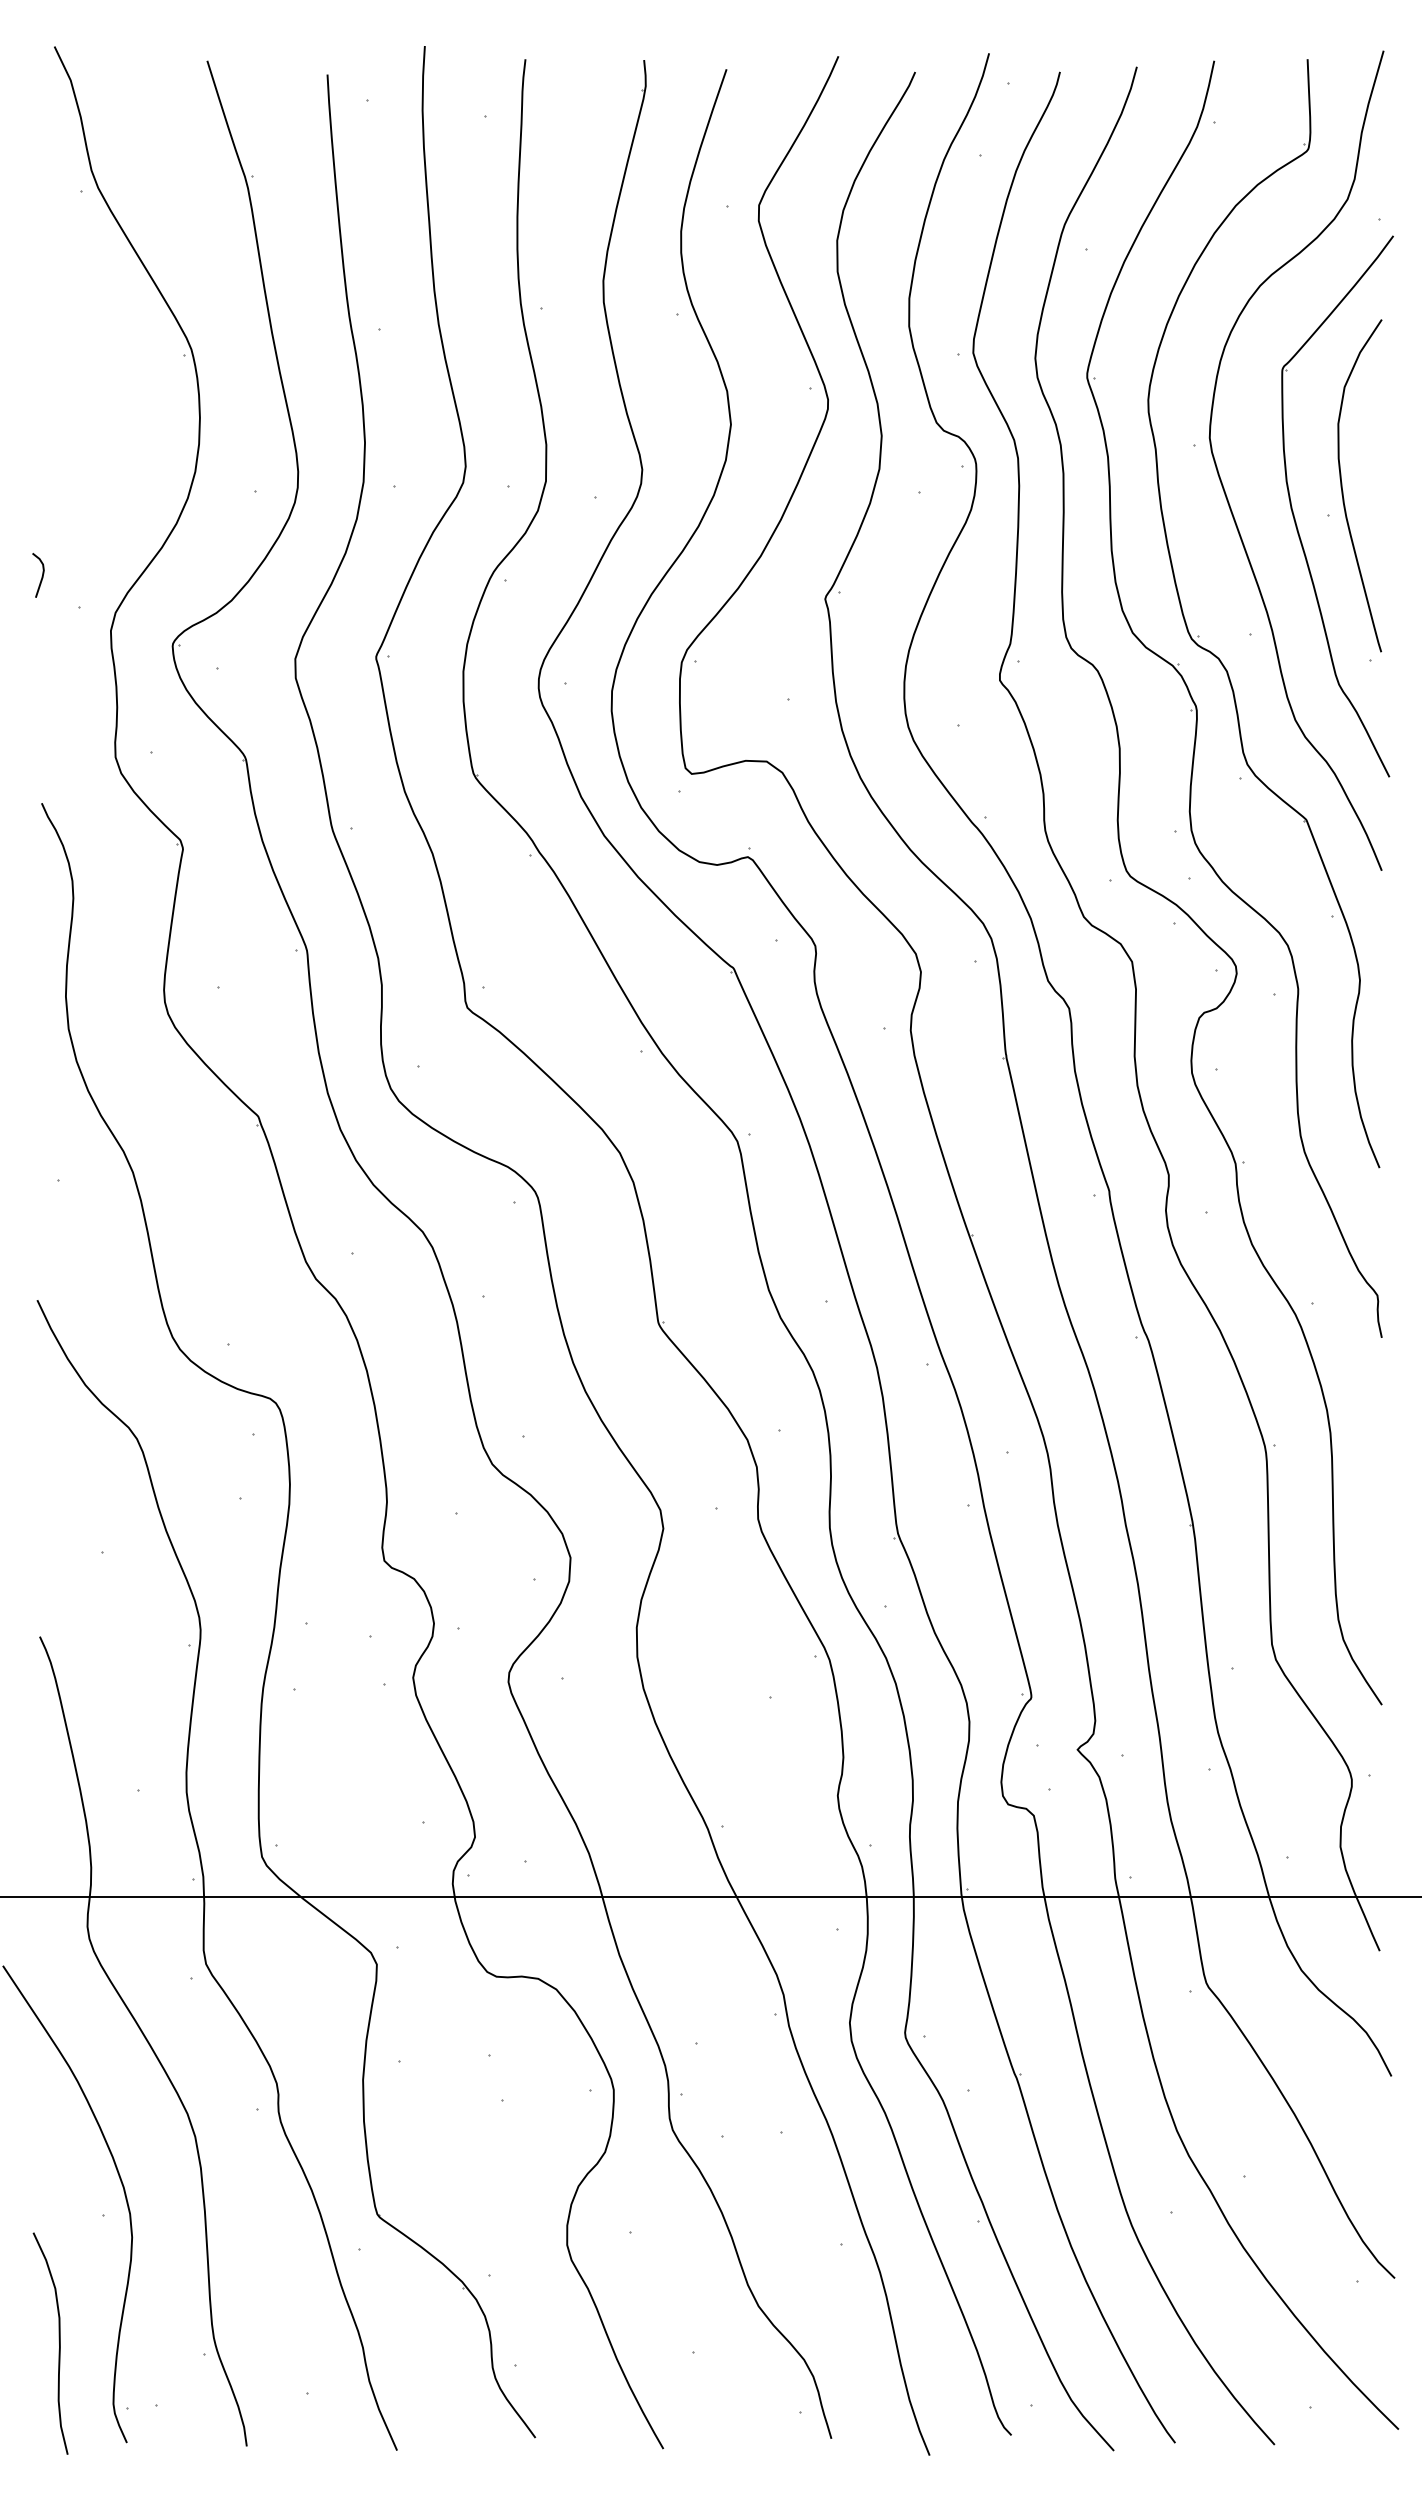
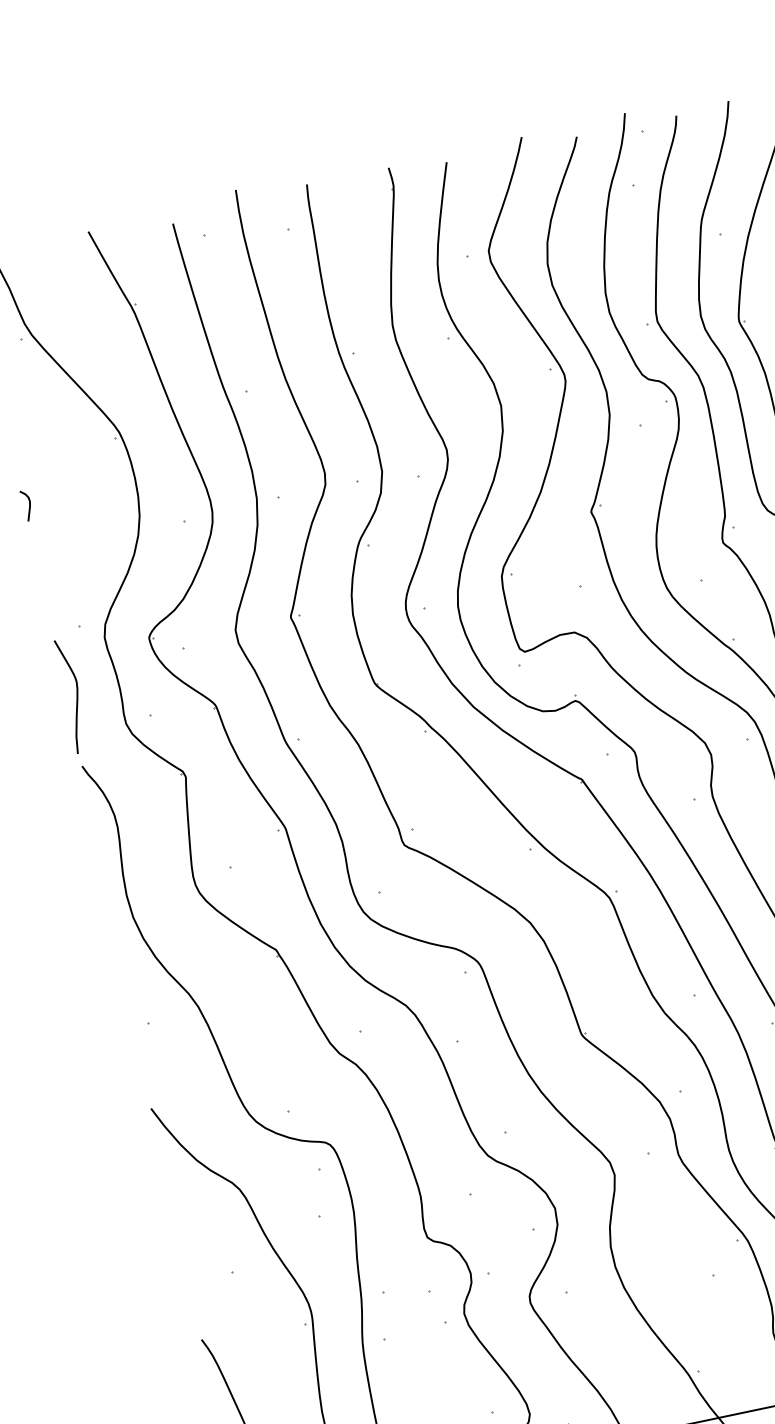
curve: (41, 576) -> (29, 506), moved
curve: (54, 704) -> (76, 696), added

